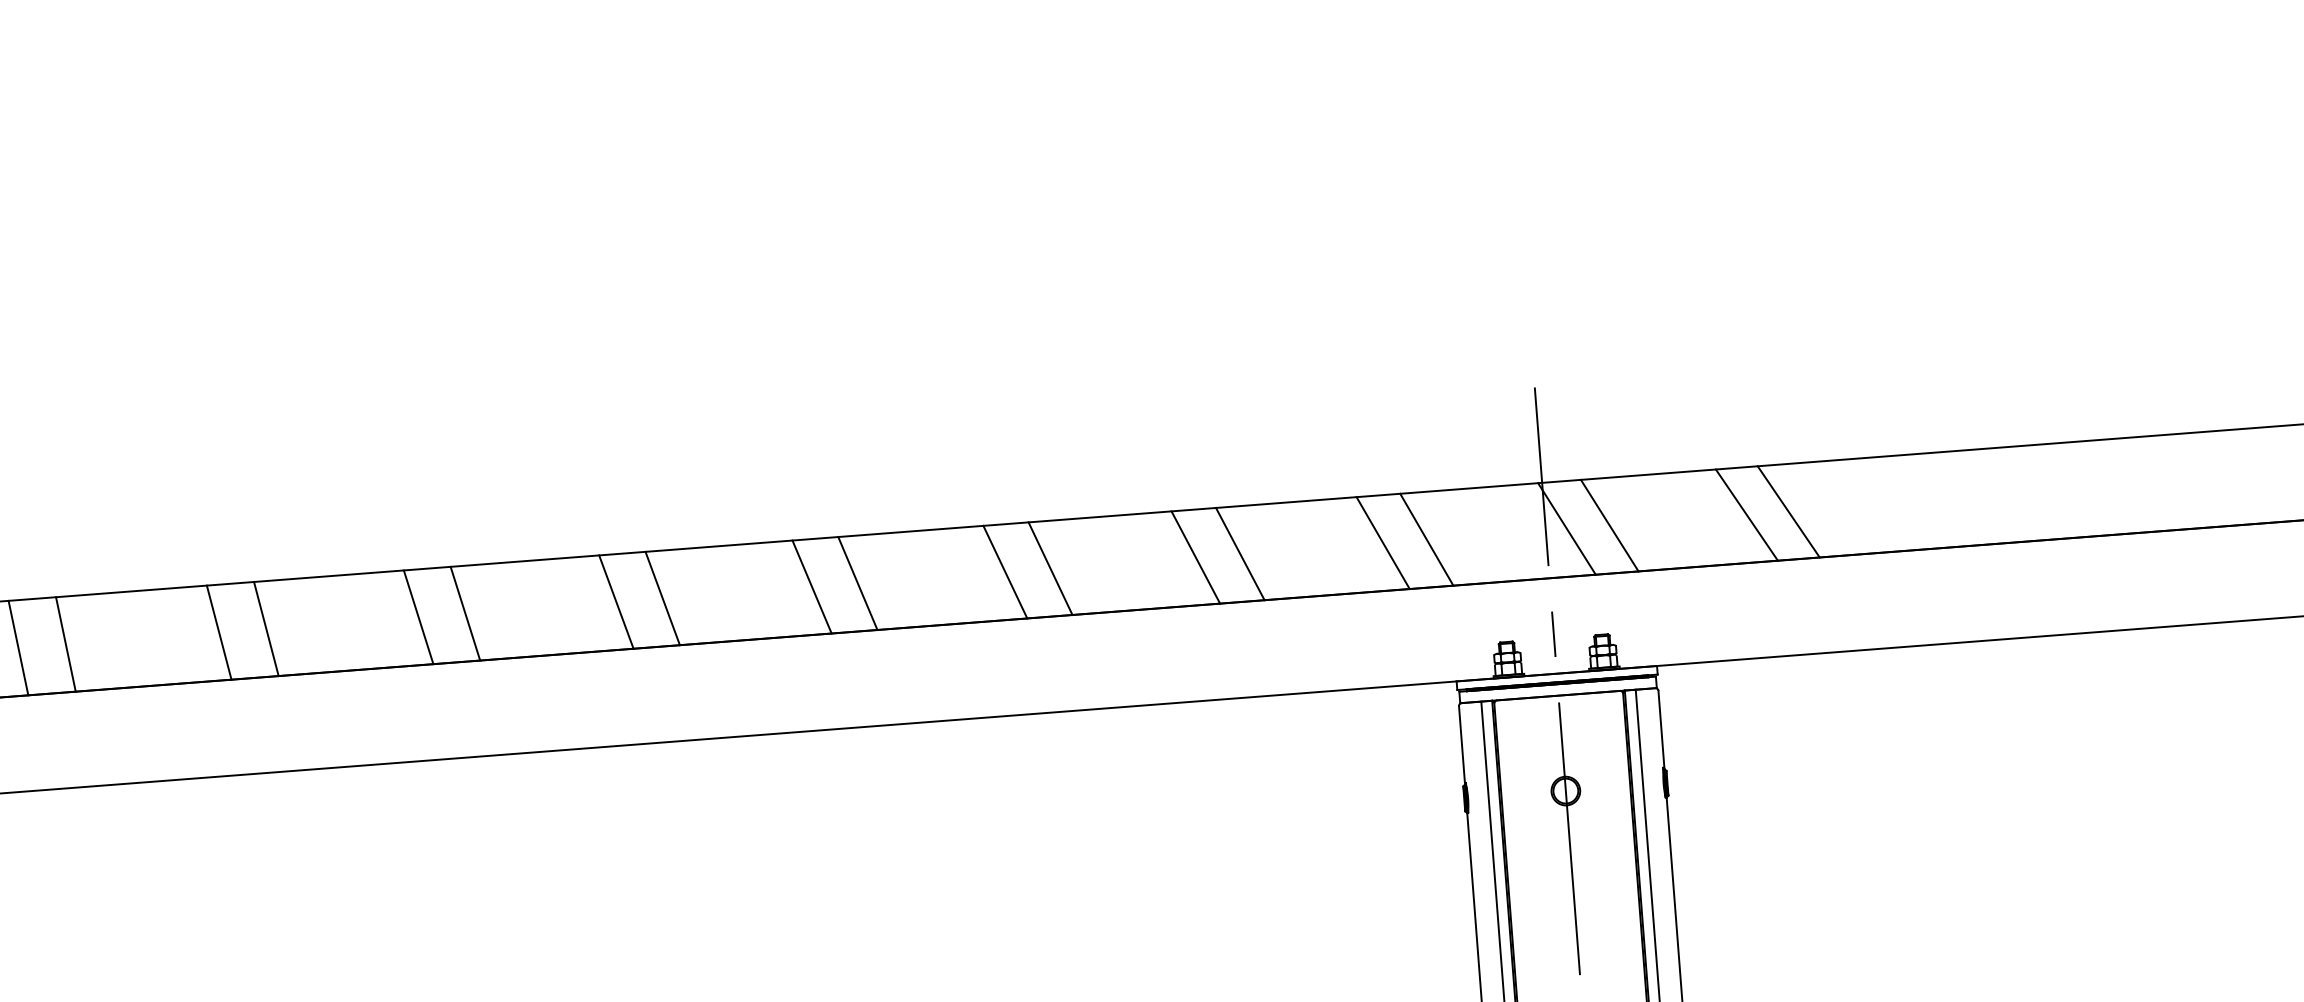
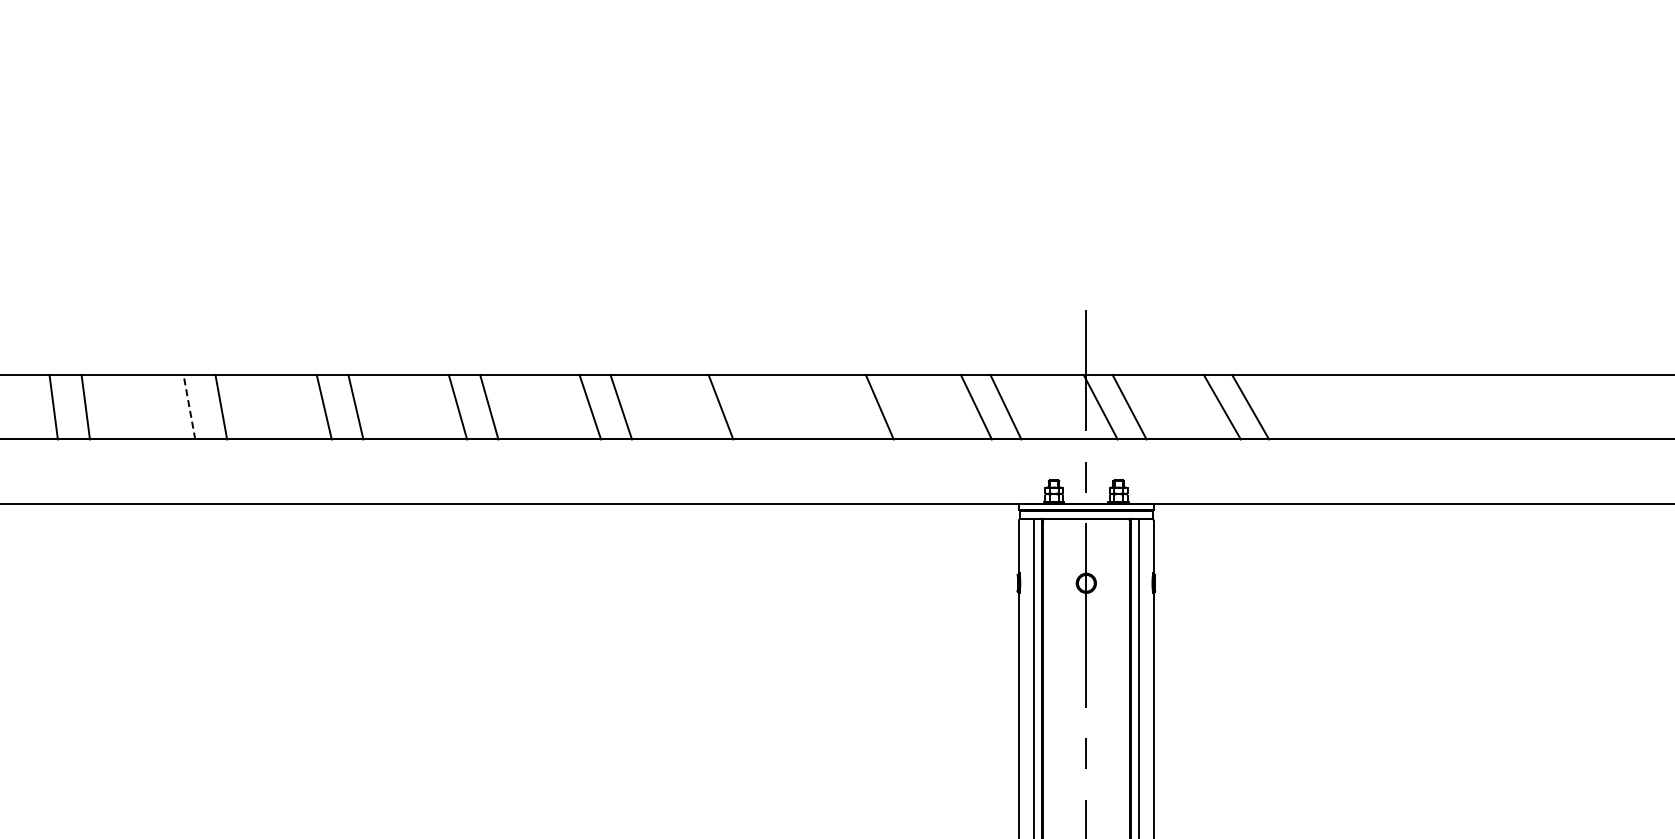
line: (1195, 556) -> (849, 406), removed
line: (1050, 567) -> (751, 406), removed
line: (219, 633) -> (189, 407), solid -> dashed

